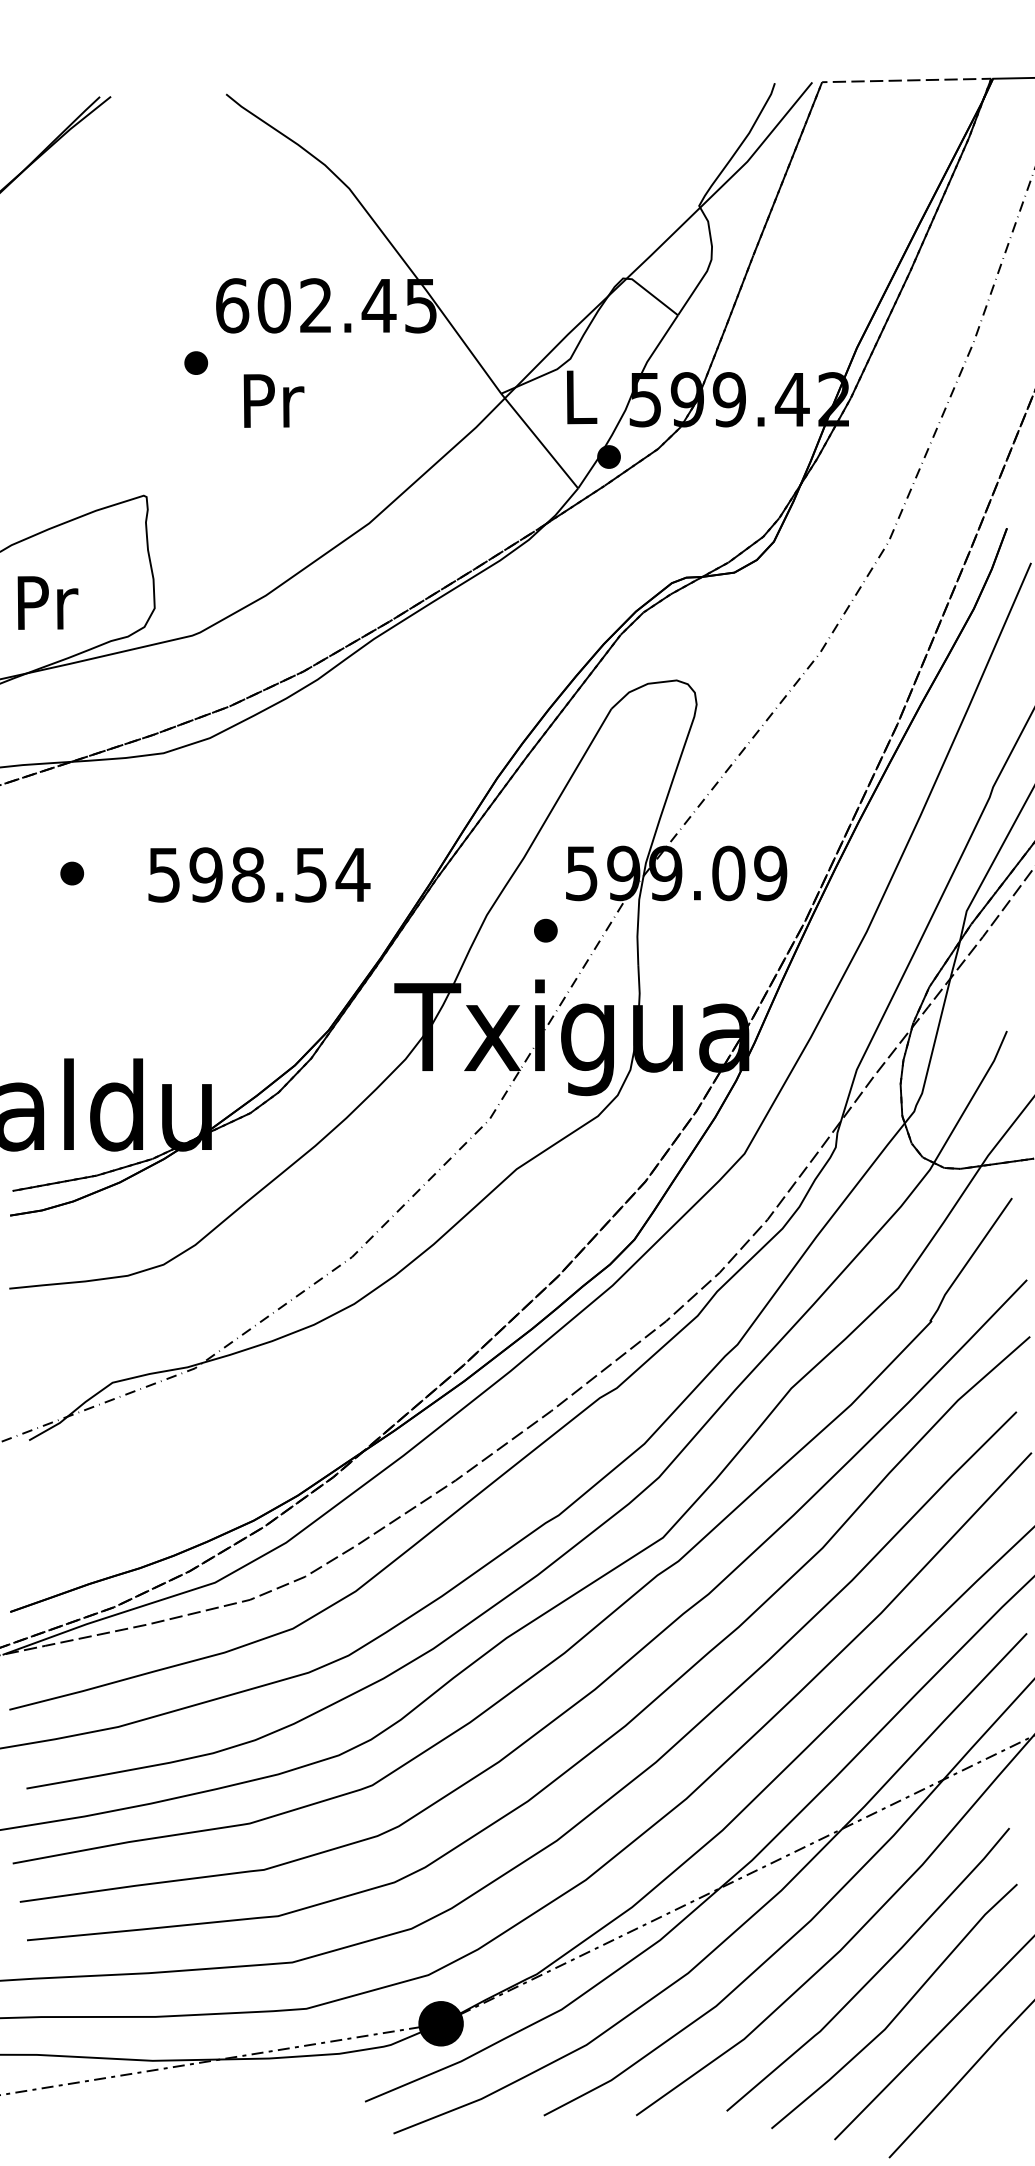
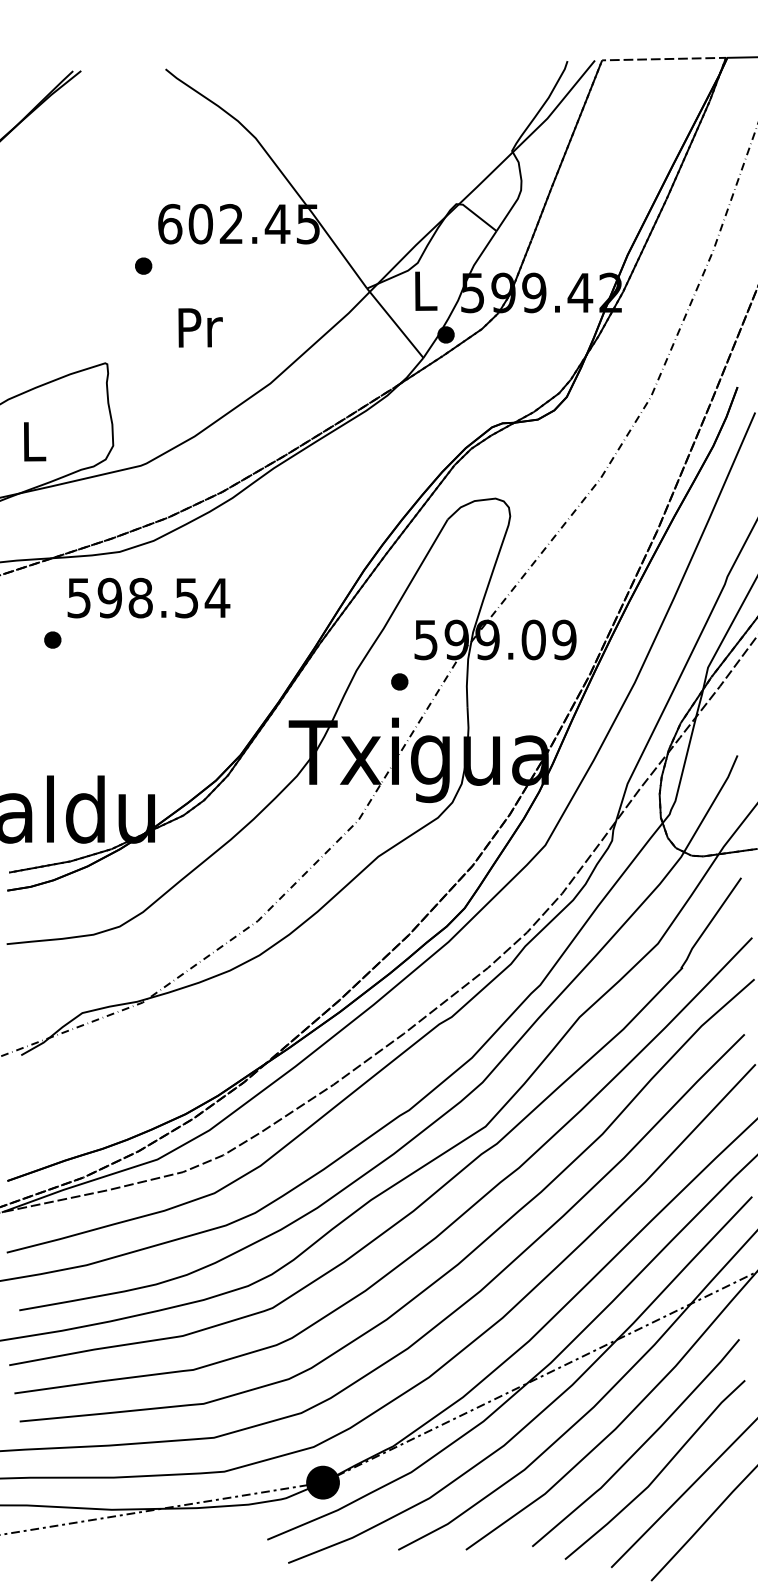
text: (273, 400) -> (200, 327), moved
text: (48, 602) -> (35, 441), Pr -> L
text: (258, 874) -> (148, 597), moved

